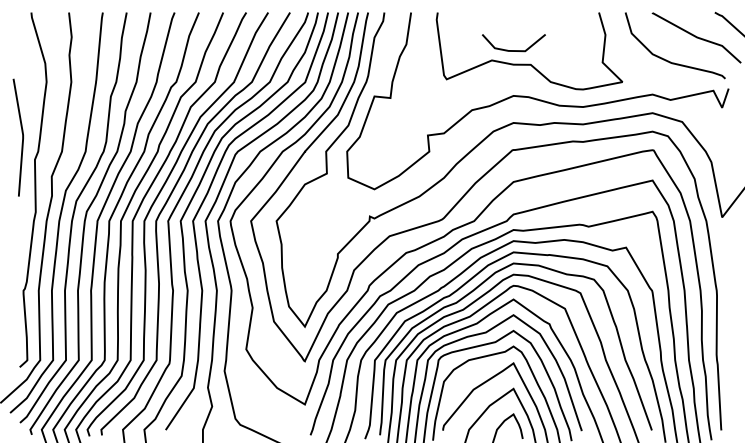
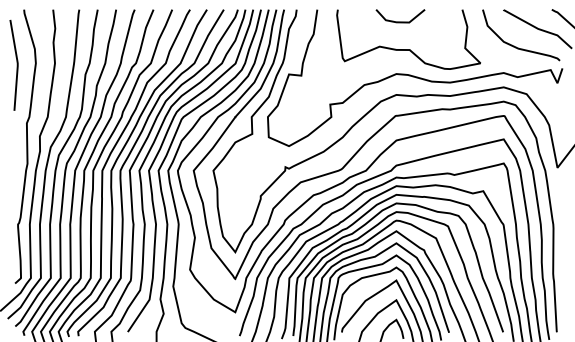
line: (513, 50) -> (400, 21), moved
line: (22, 137) -> (17, 65), moved

